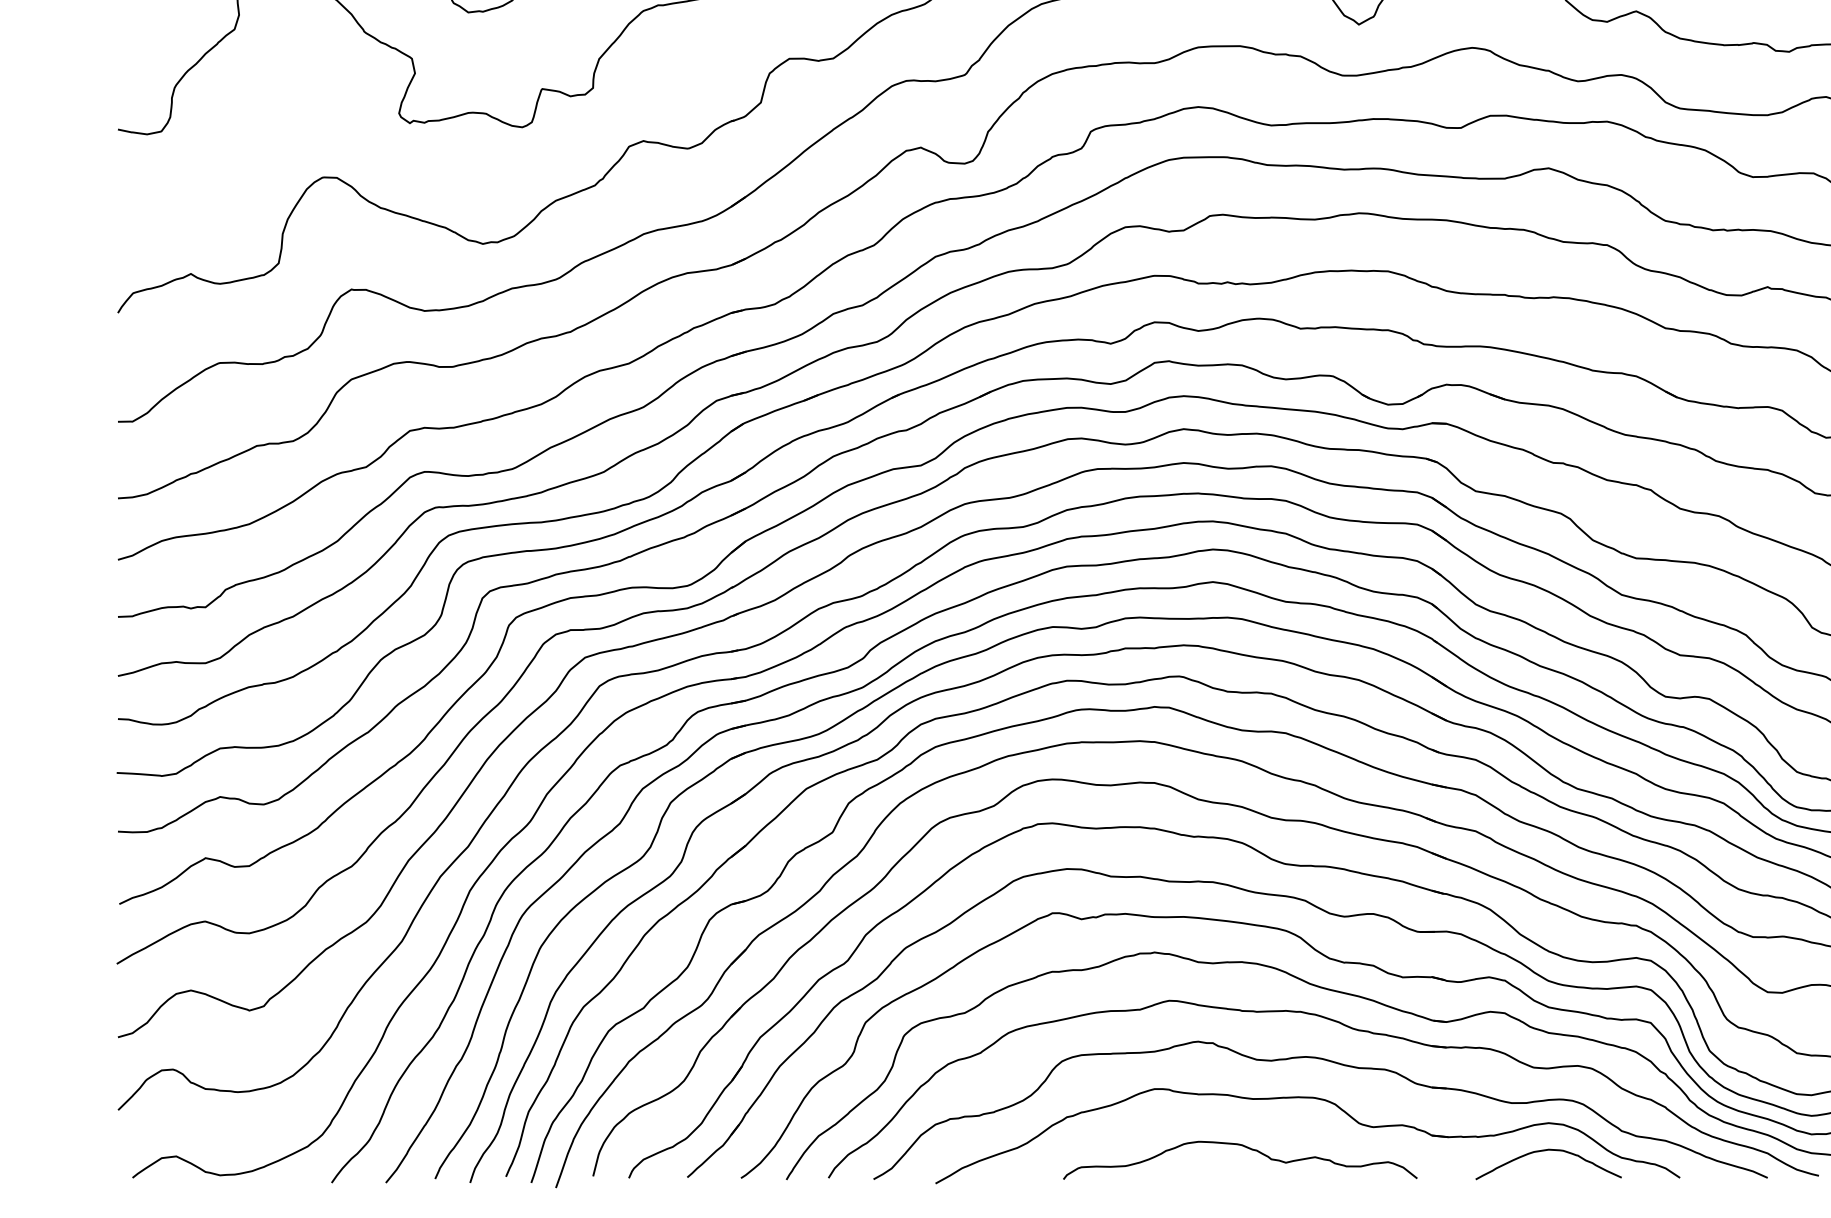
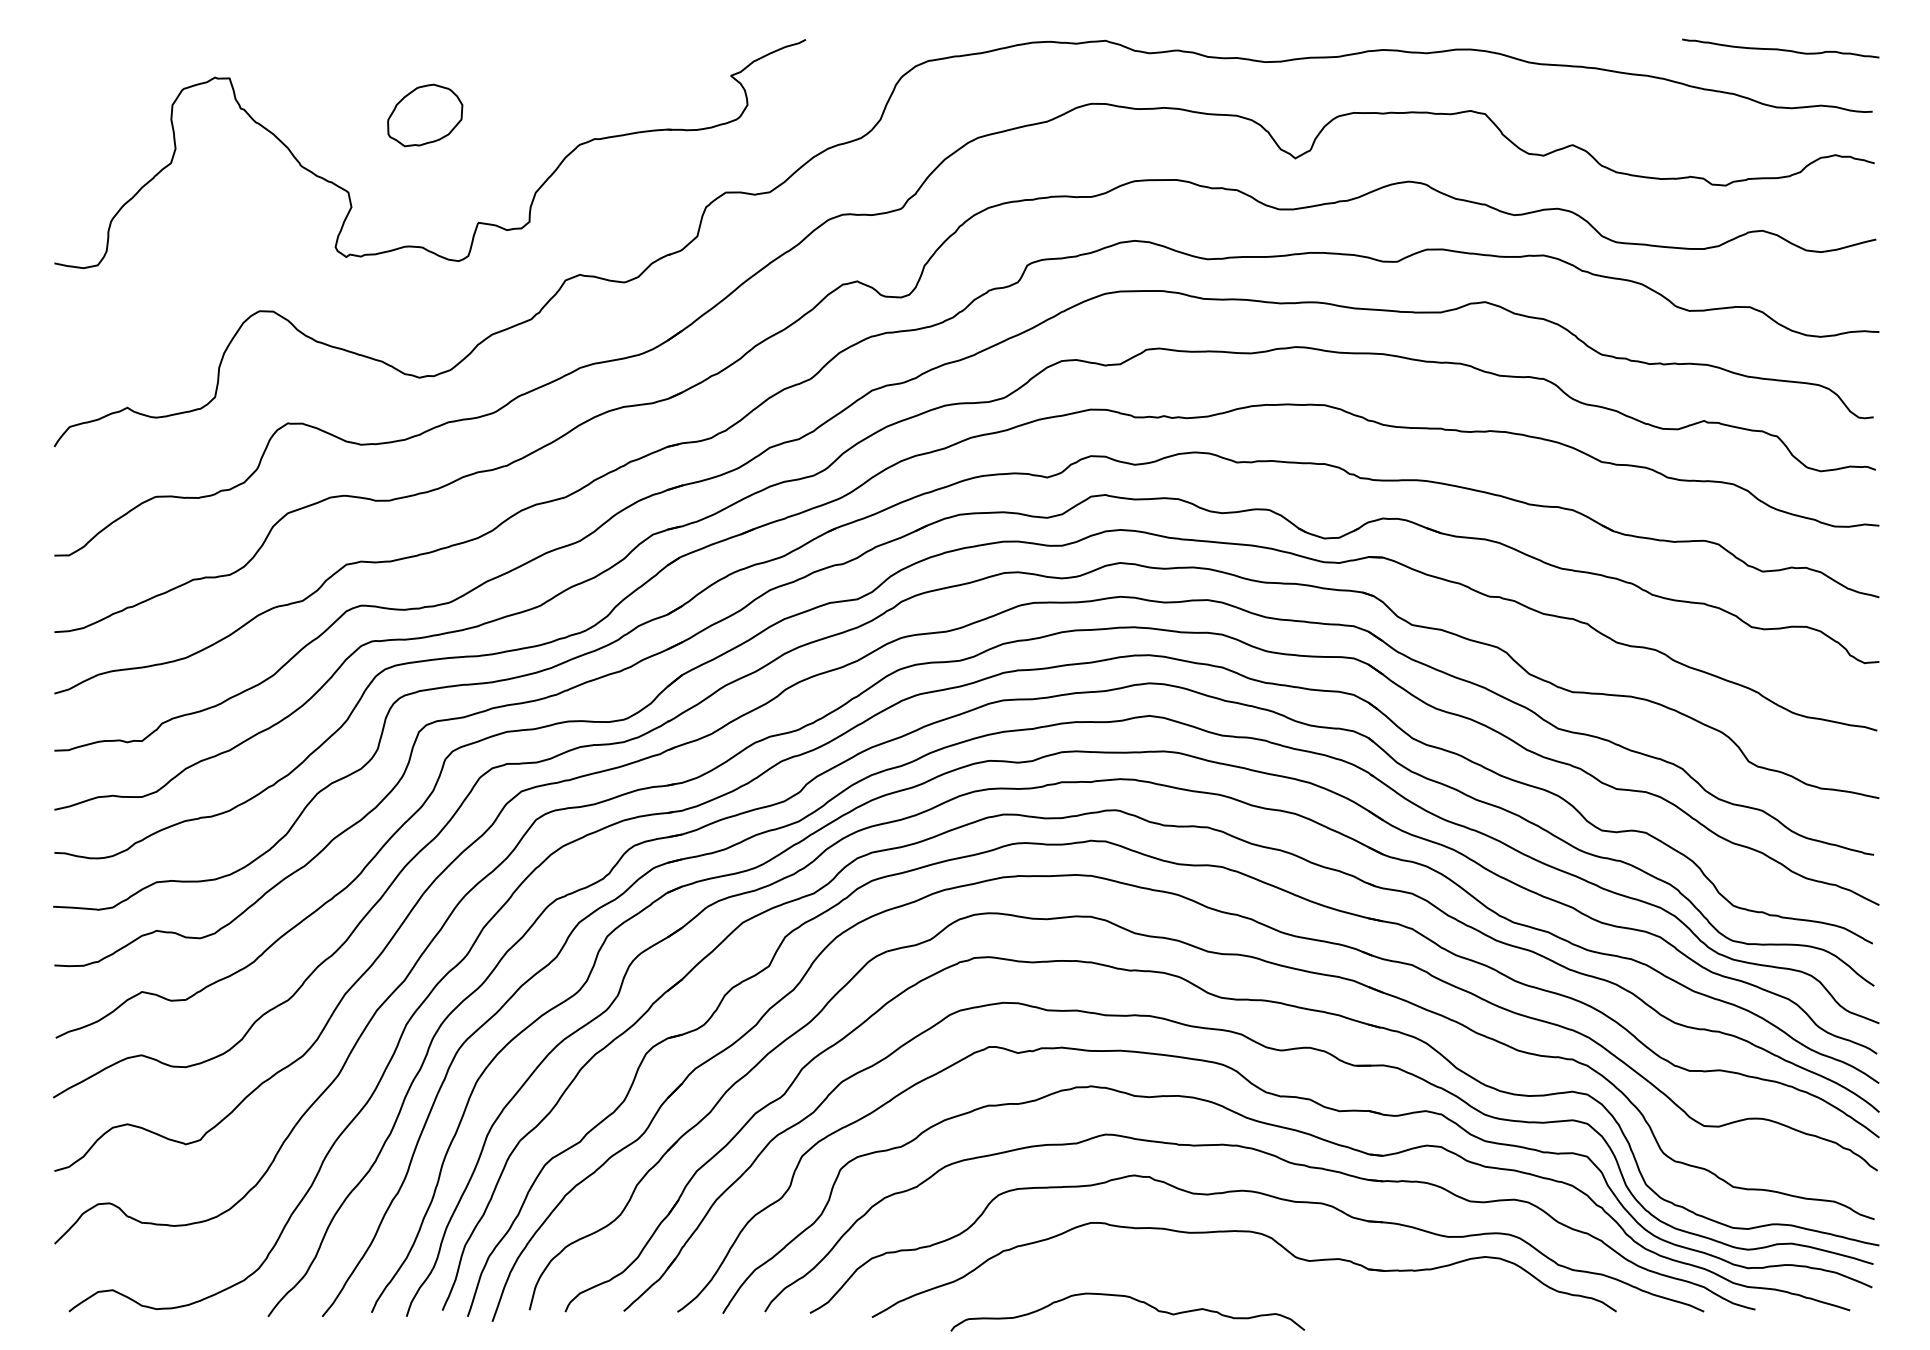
curve: (1245, 1147) -> (1132, 1299), moved
curve: (1549, 1150) -> (1485, 1284), removed

